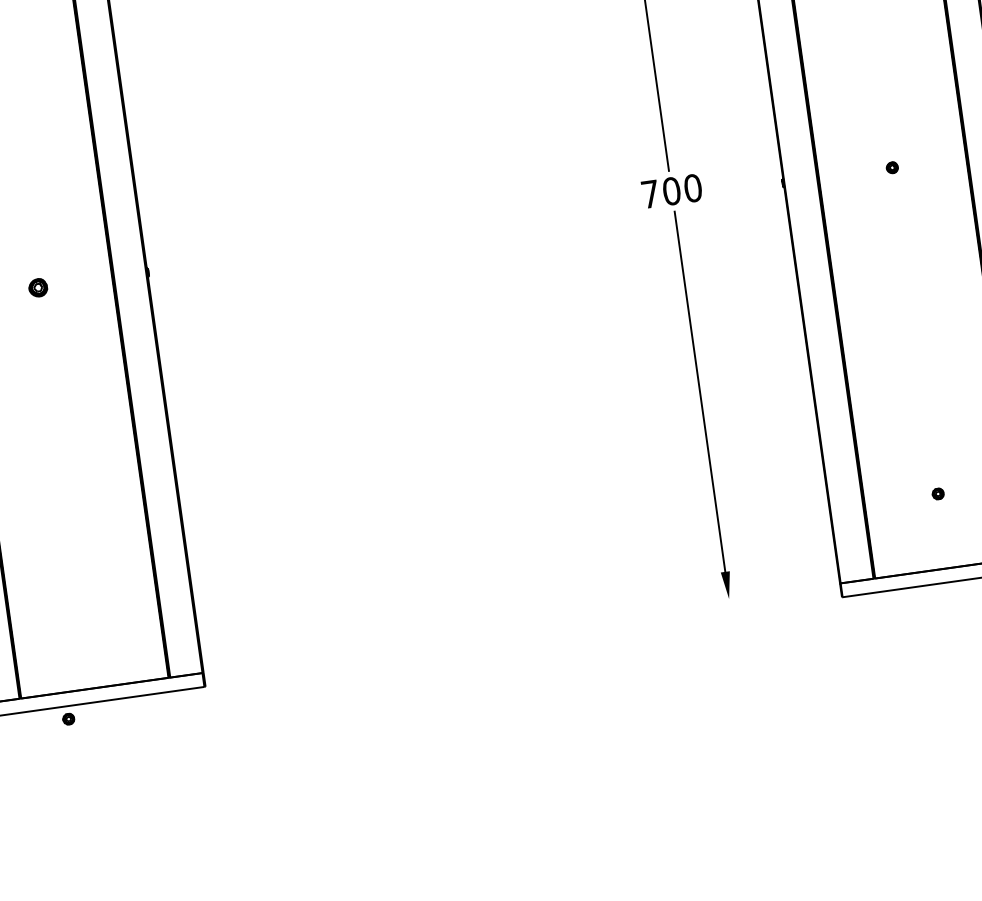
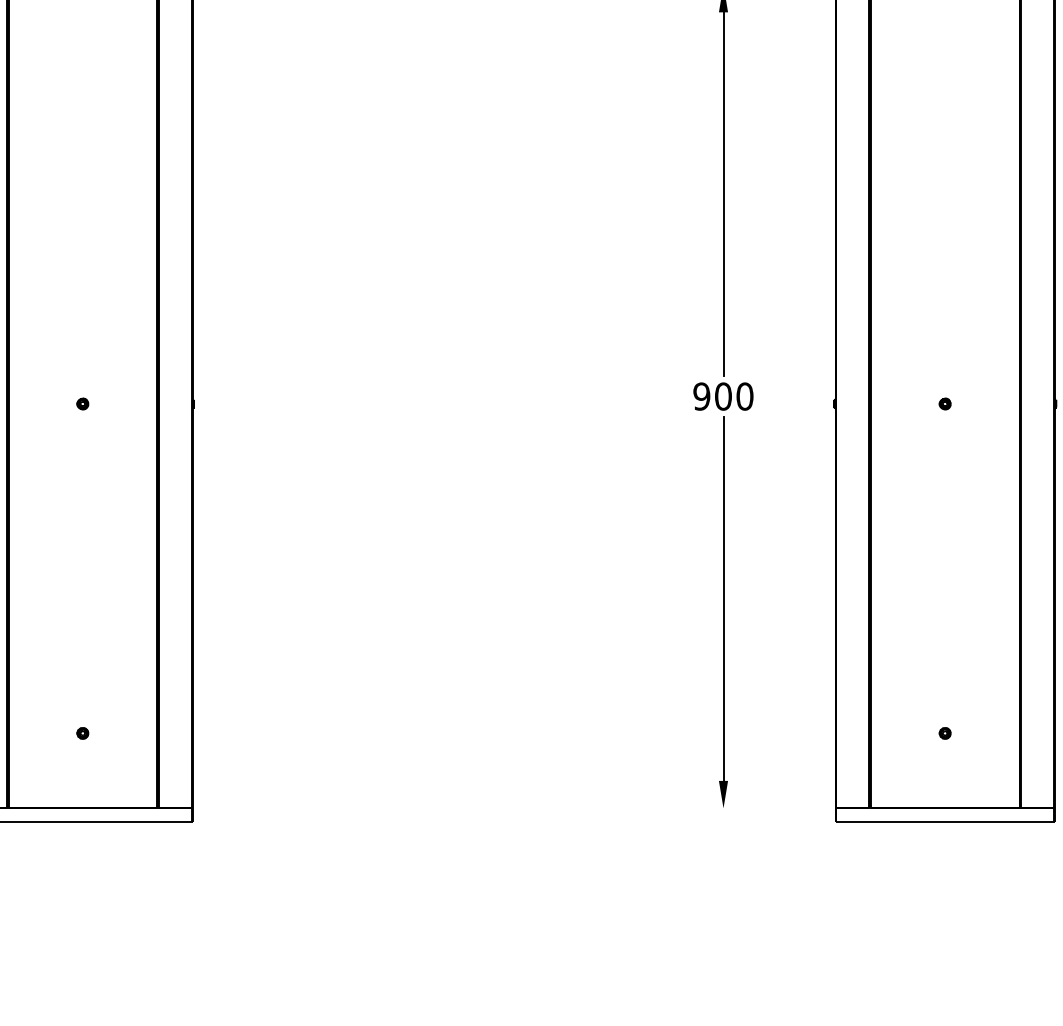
text: (650, 194) -> (701, 396), 700 -> 900
part: (38, 287) -> (82, 403), size x0.62
part: (68, 719) -> (82, 733), moved

